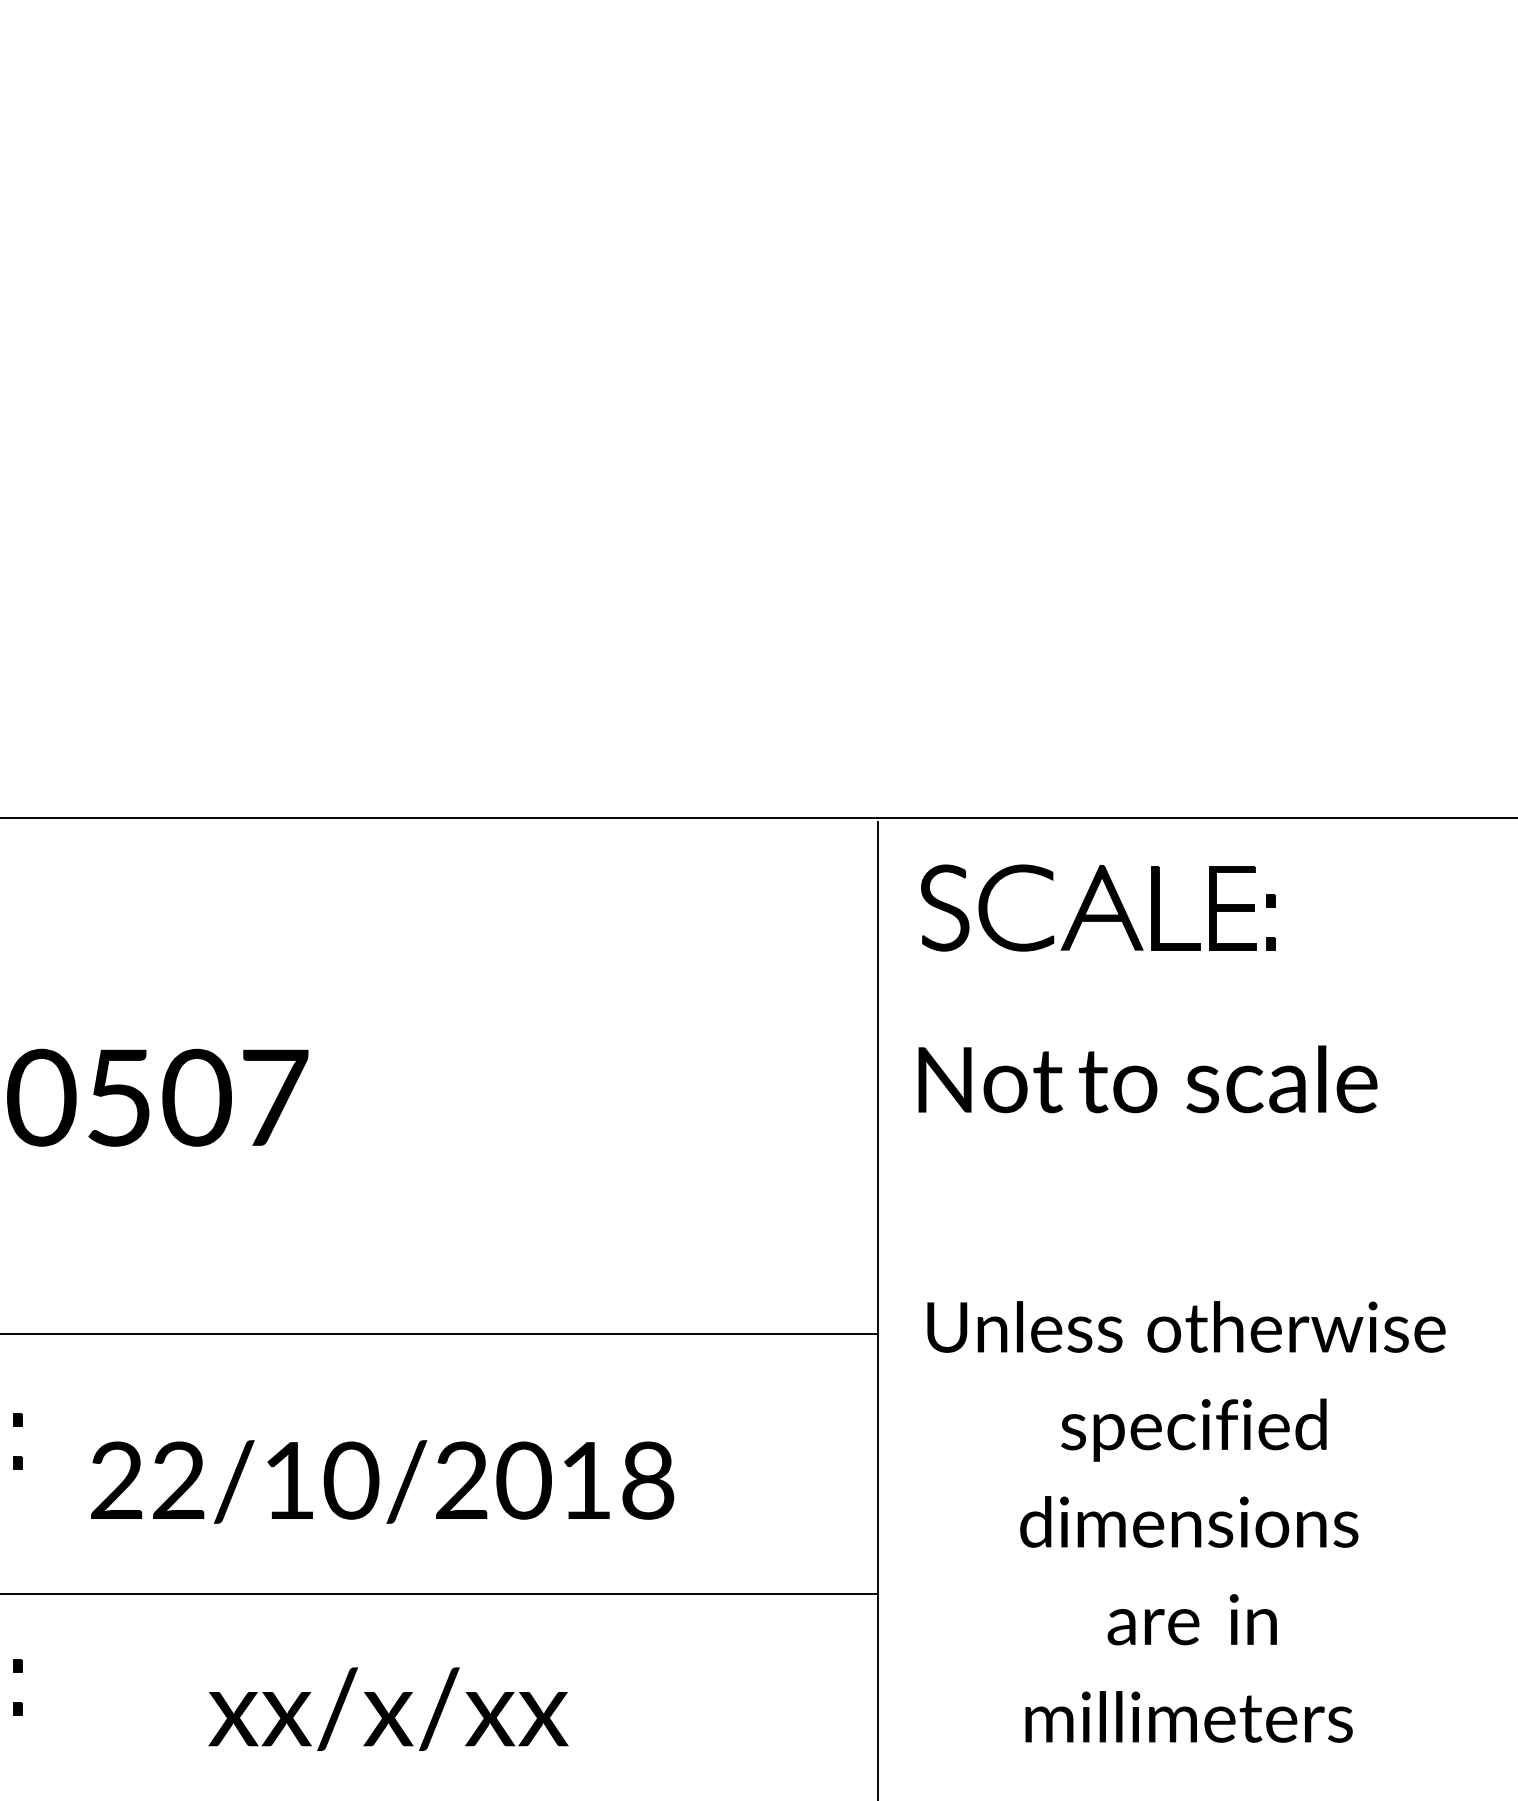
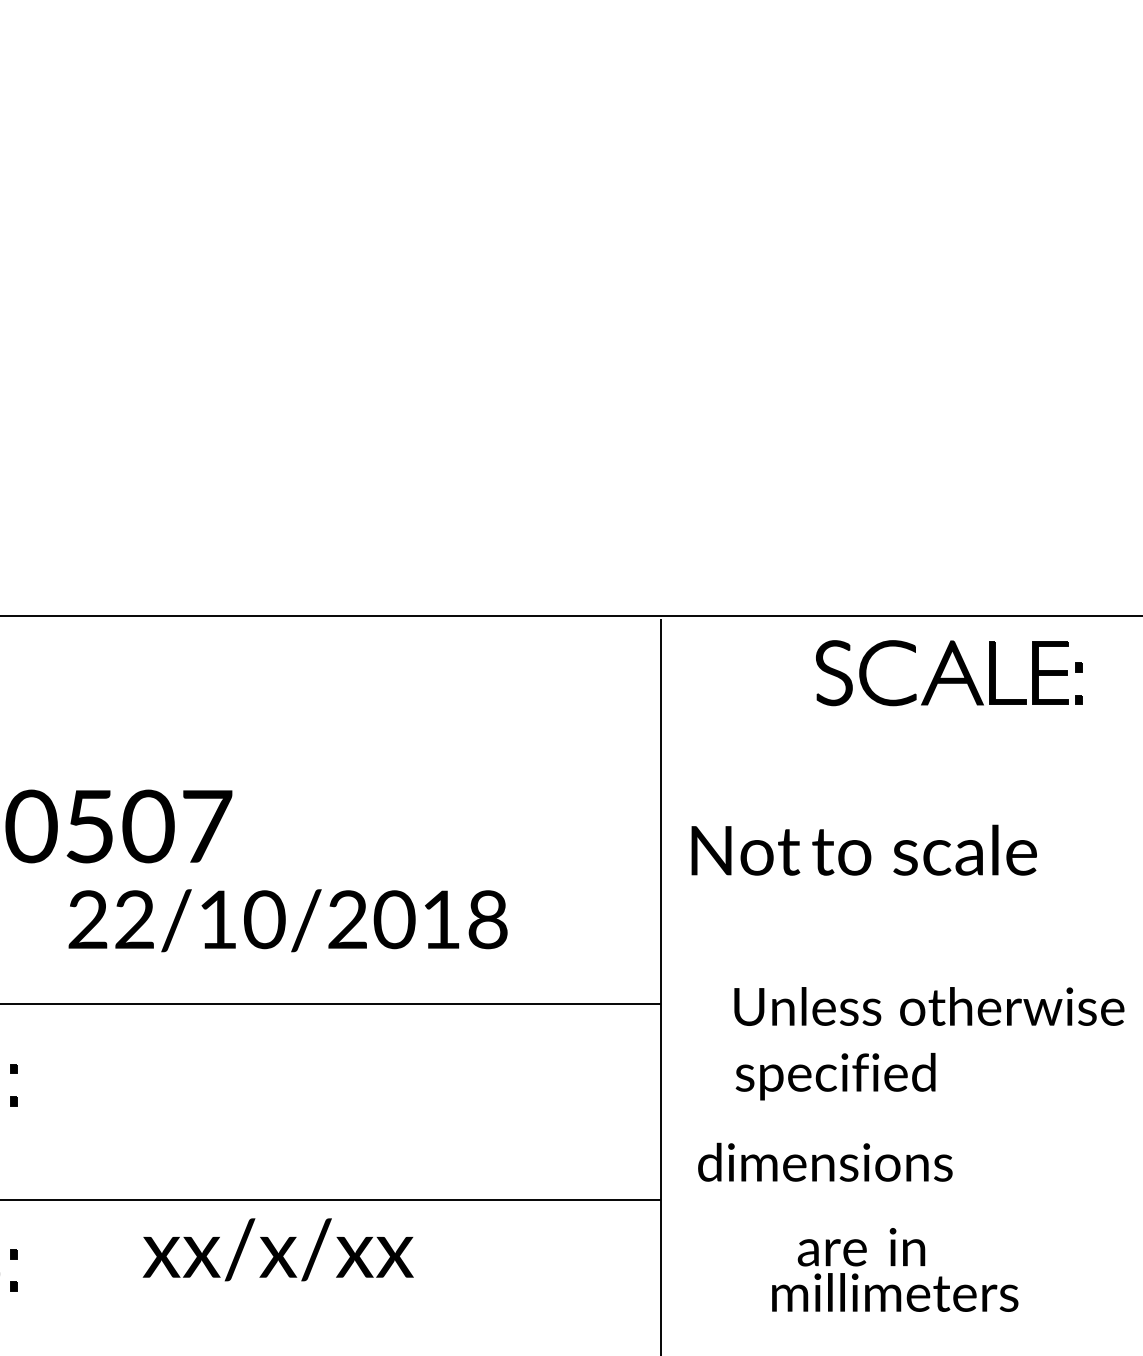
part: (1098, 907) -> (949, 672), moved
text: (1147, 1079) -> (863, 850), moved
text: (1186, 1326) -> (929, 1006), moved
text: (1193, 1429) -> (835, 1076), moved
text: (382, 1481) -> (288, 920), moved
text: (1189, 1521) -> (825, 1161), moved
text: (1191, 1619) -> (860, 1247), moved
text: (388, 1708) -> (278, 1249), moved

